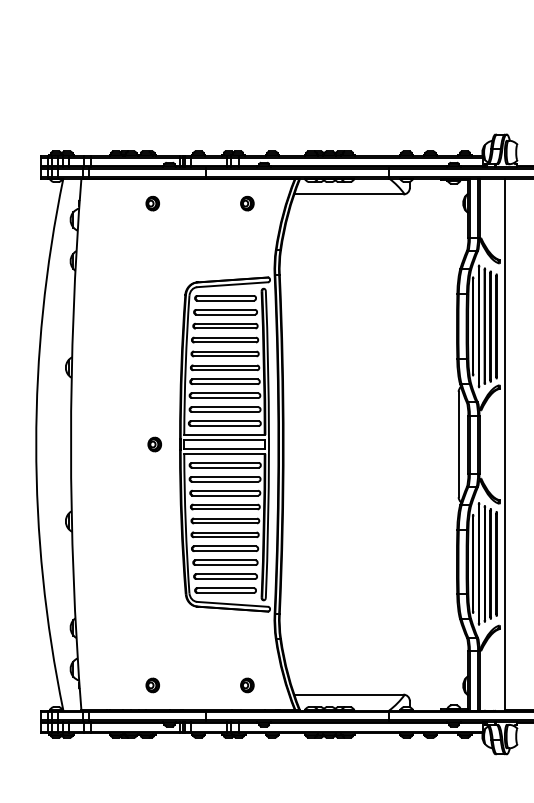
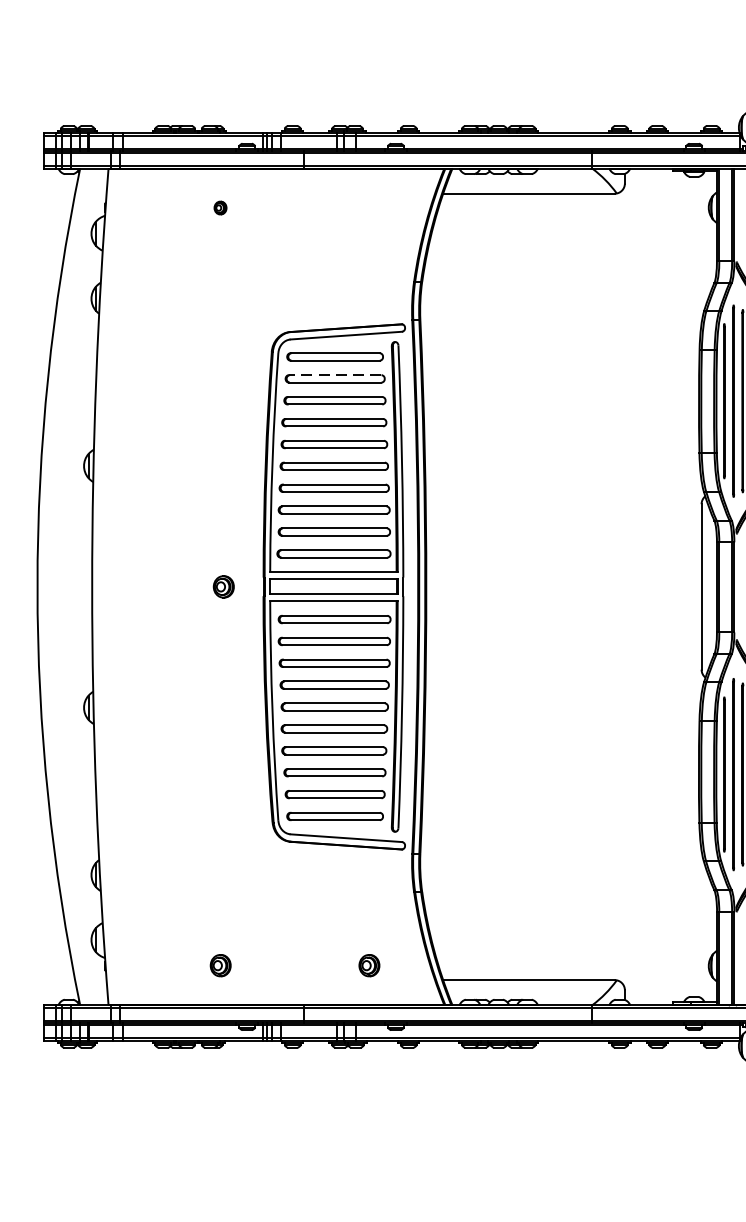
part: (152, 203) -> (220, 207), size x0.6
part: (247, 203) -> (369, 207), removed
line: (225, 309) -> (335, 374), solid -> dashed

